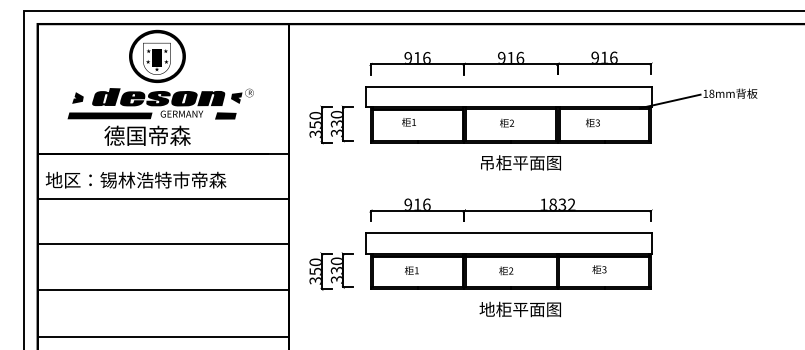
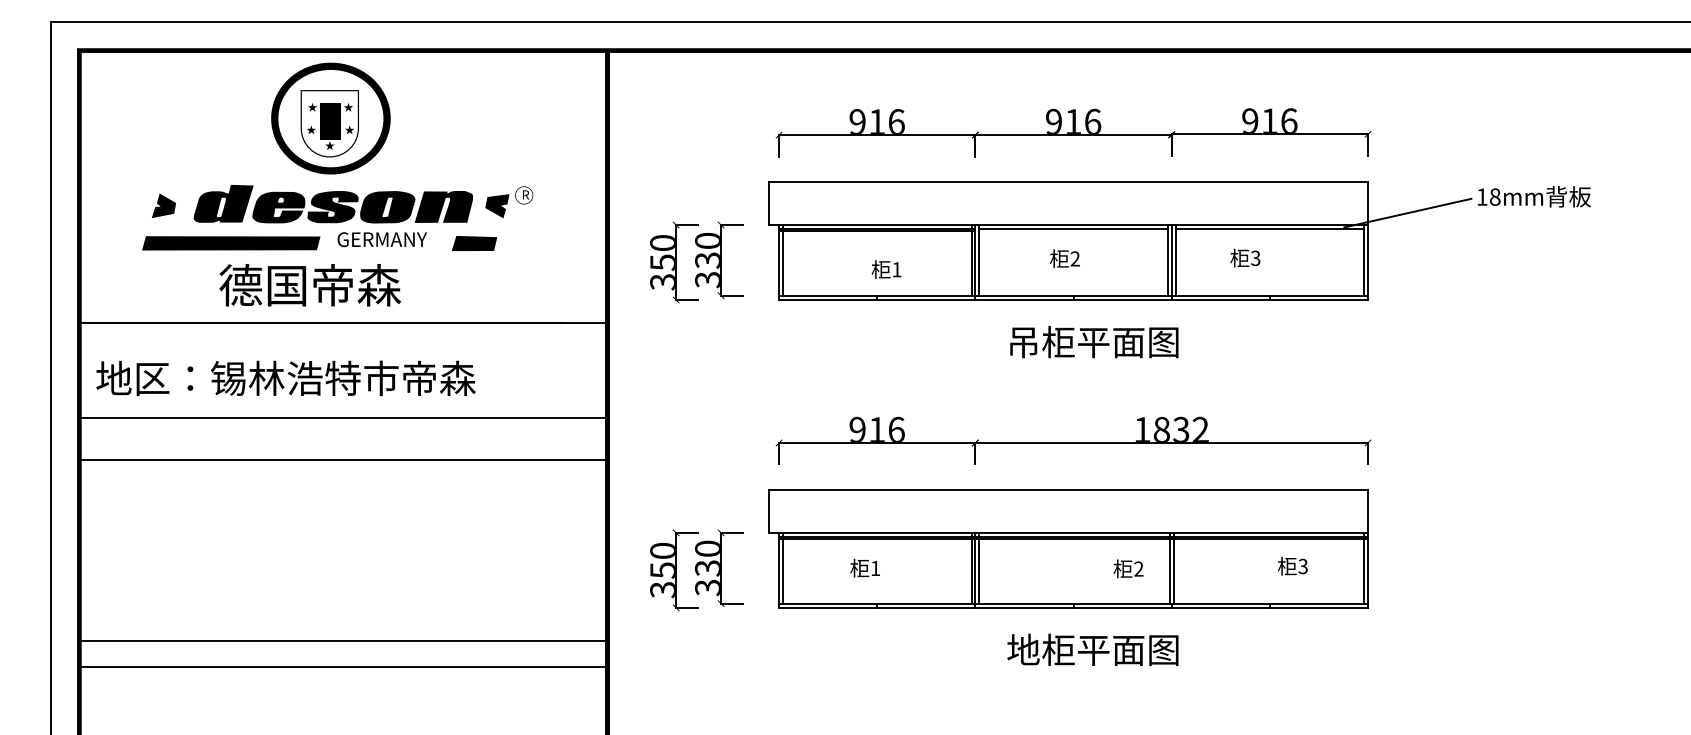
text: (408, 122) -> (885, 269), moved
line: (164, 244) -> (345, 460), moved
text: (599, 269) -> (1292, 565), moved
text: (506, 270) -> (1129, 568), moved
line: (163, 290) -> (343, 641), moved
line: (163, 336) -> (343, 666), moved

